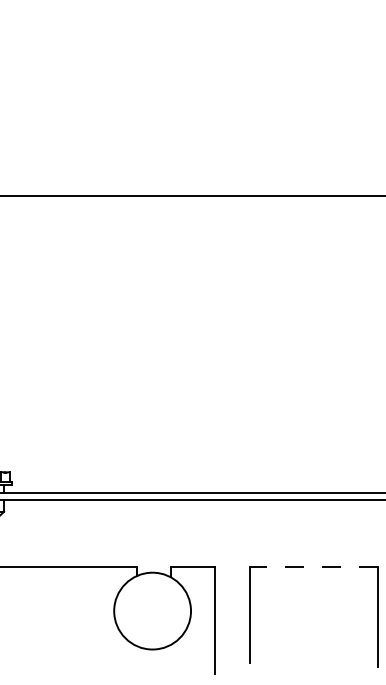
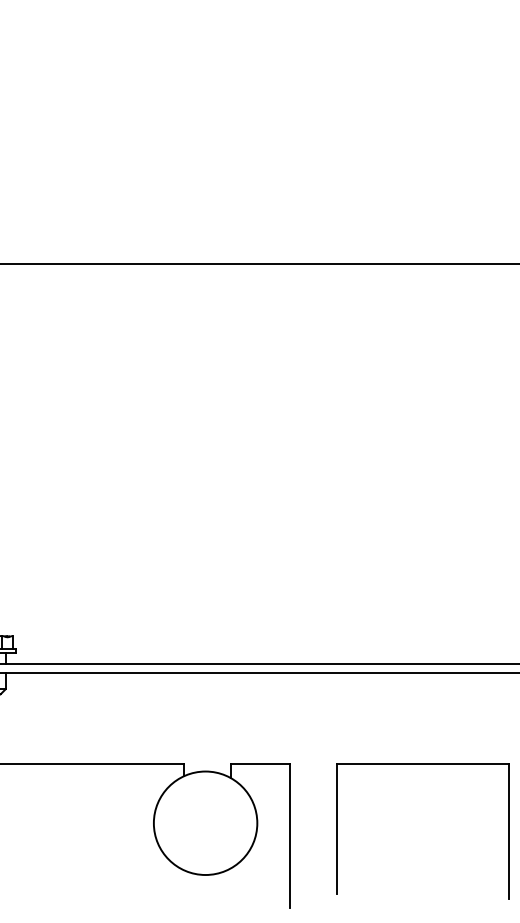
line: (313, 566) -> (422, 763), dashed -> solid

